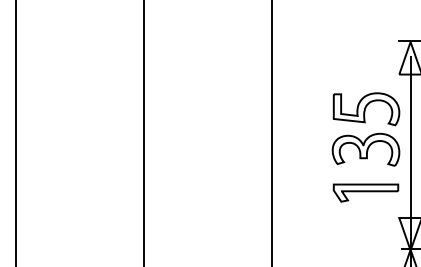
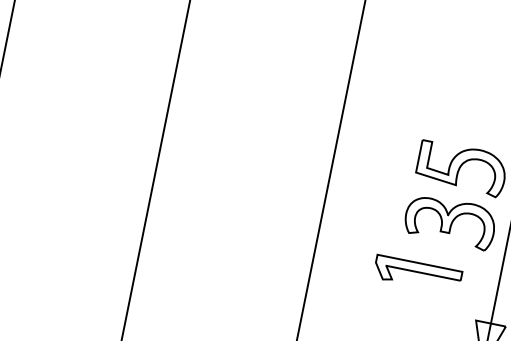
part: (365, 192) -> (417, 273), moved

